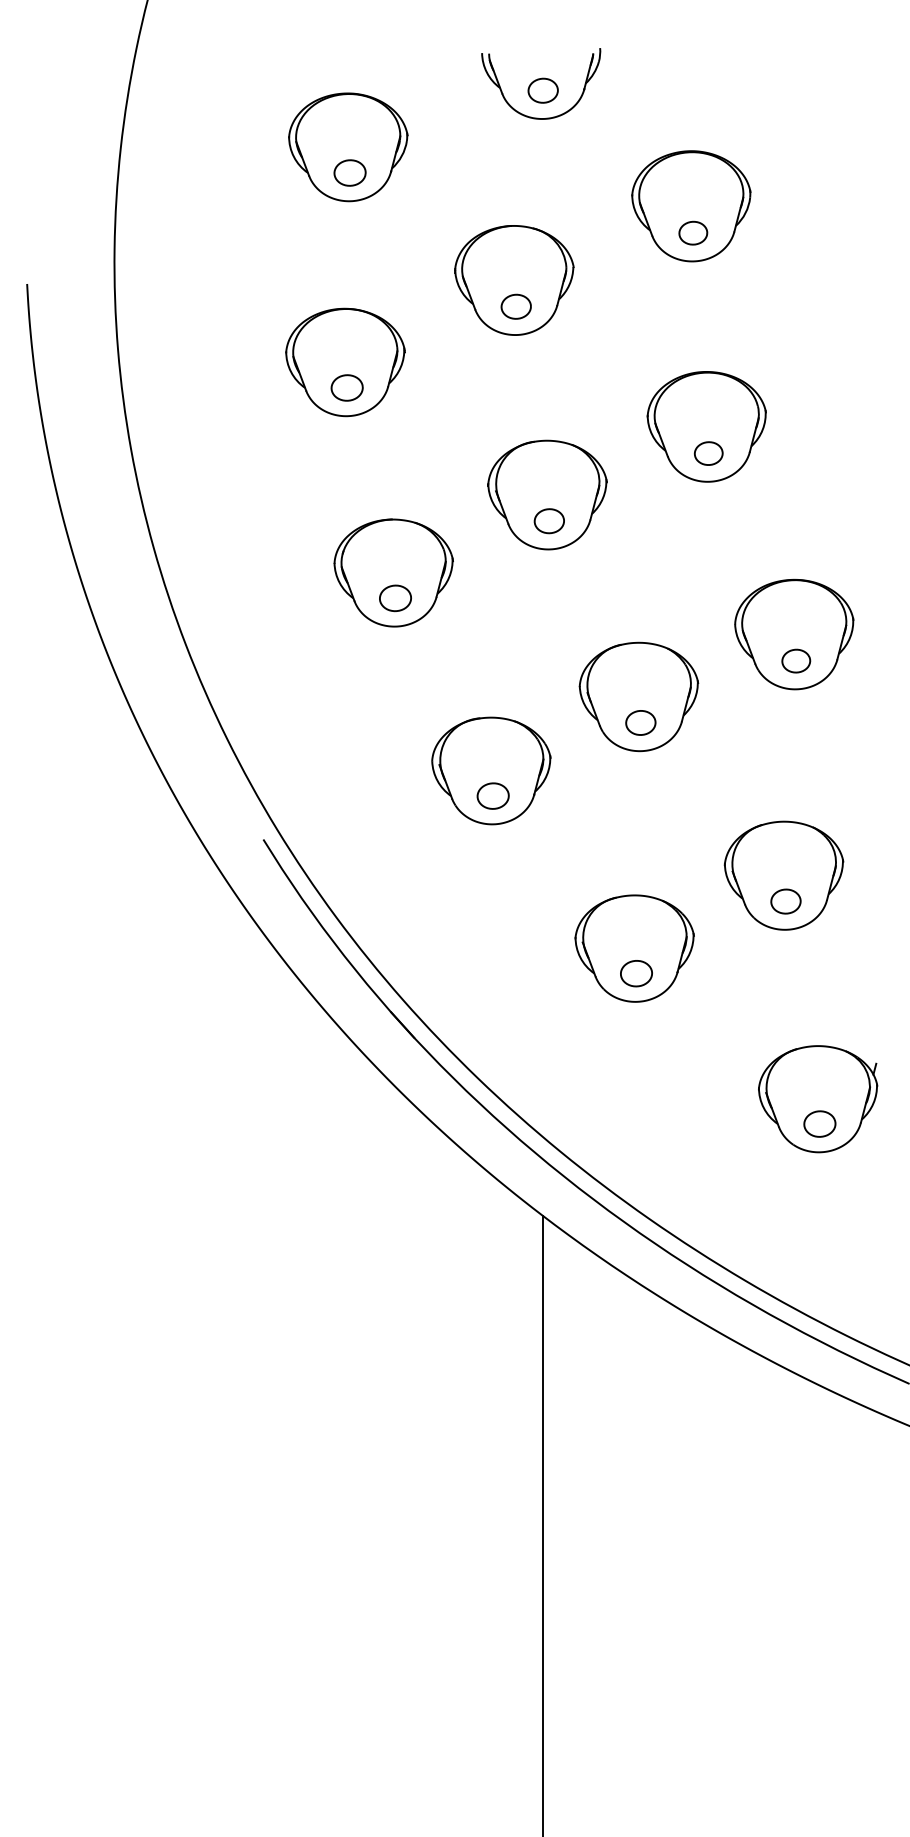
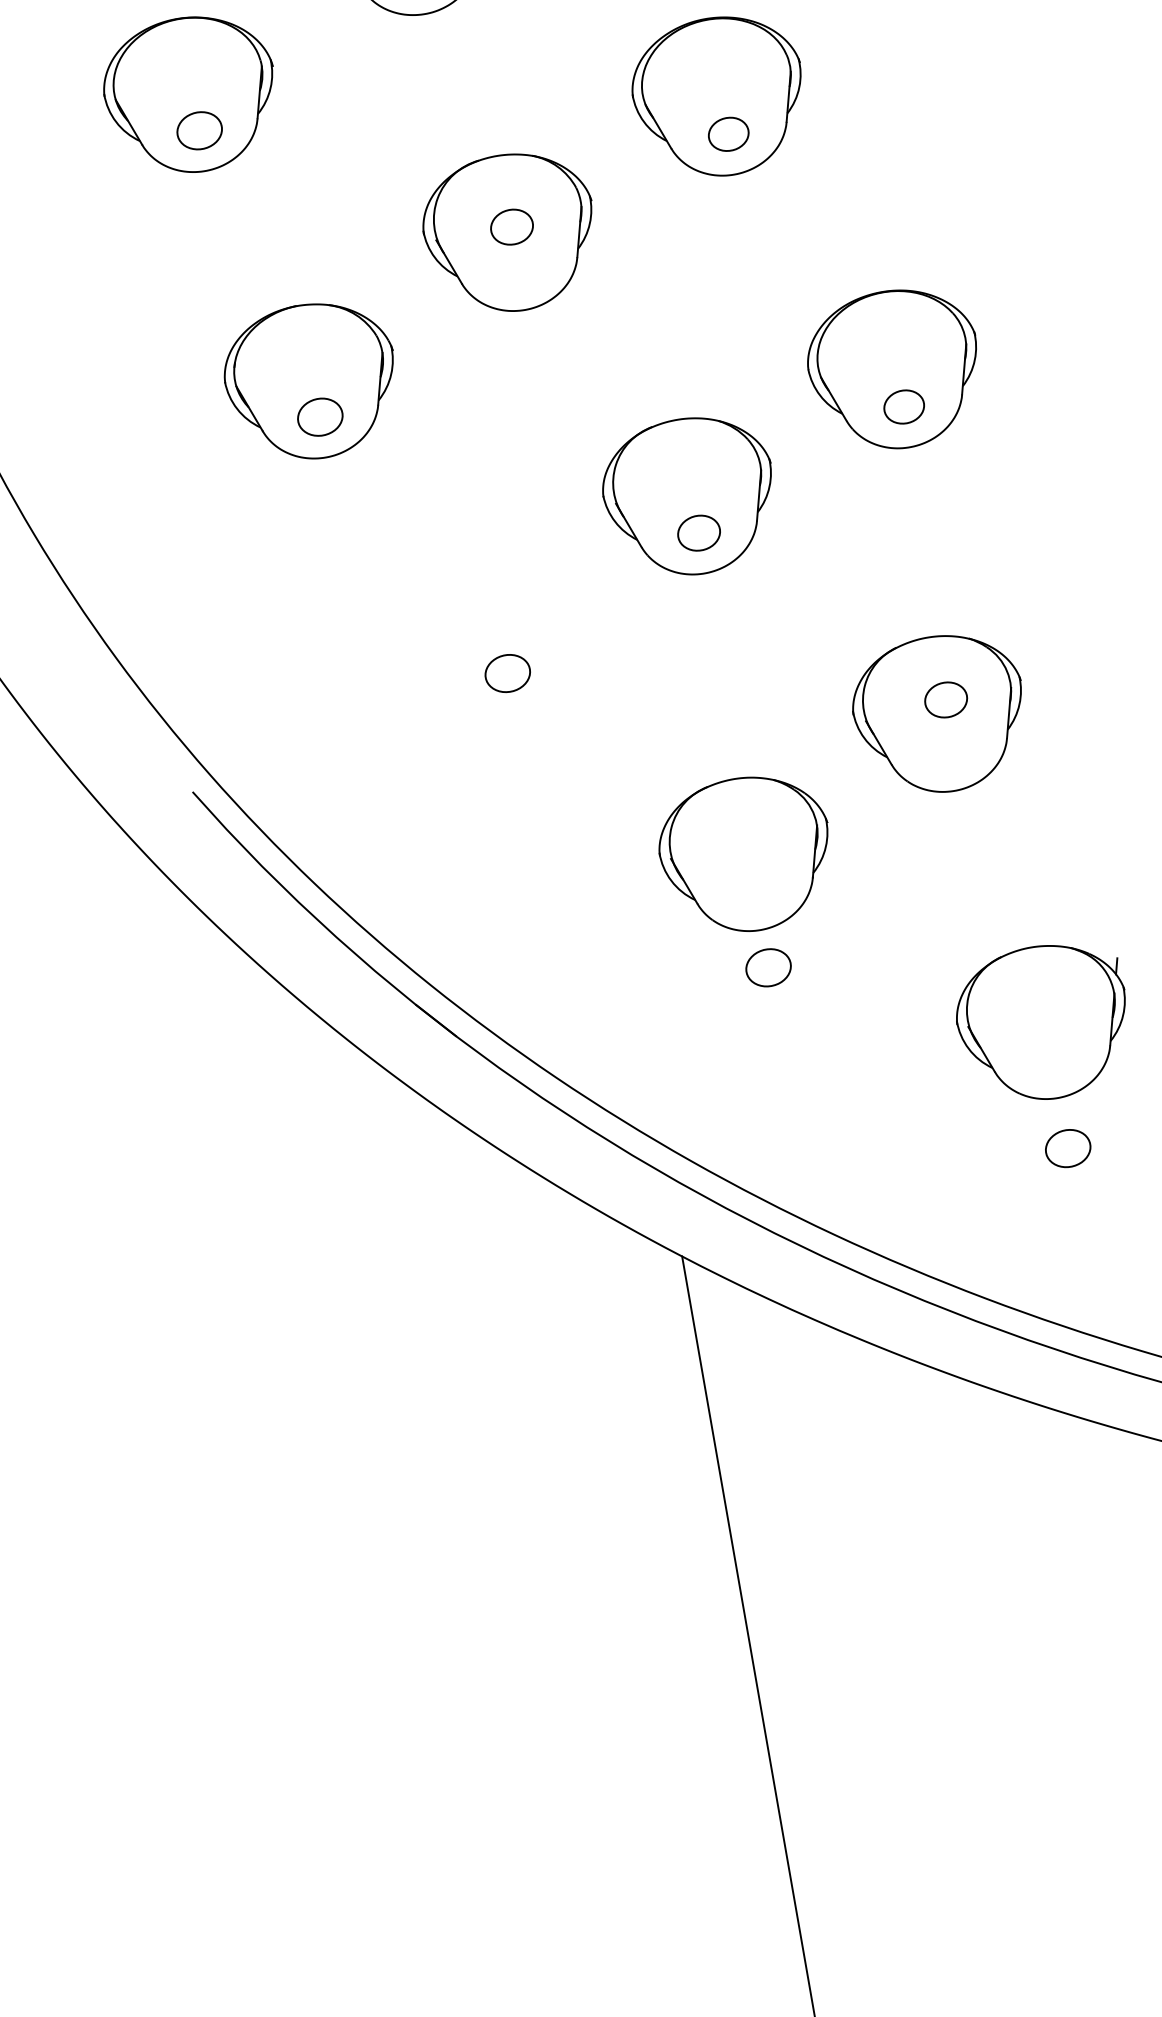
part: (548, 521) -> (510, 227), moved
part: (491, 770) -> (499, 637), removed
part: (785, 901) -> (945, 699), moved
part: (636, 973) -> (768, 967), moved
part: (819, 1123) -> (1067, 1147), moved

